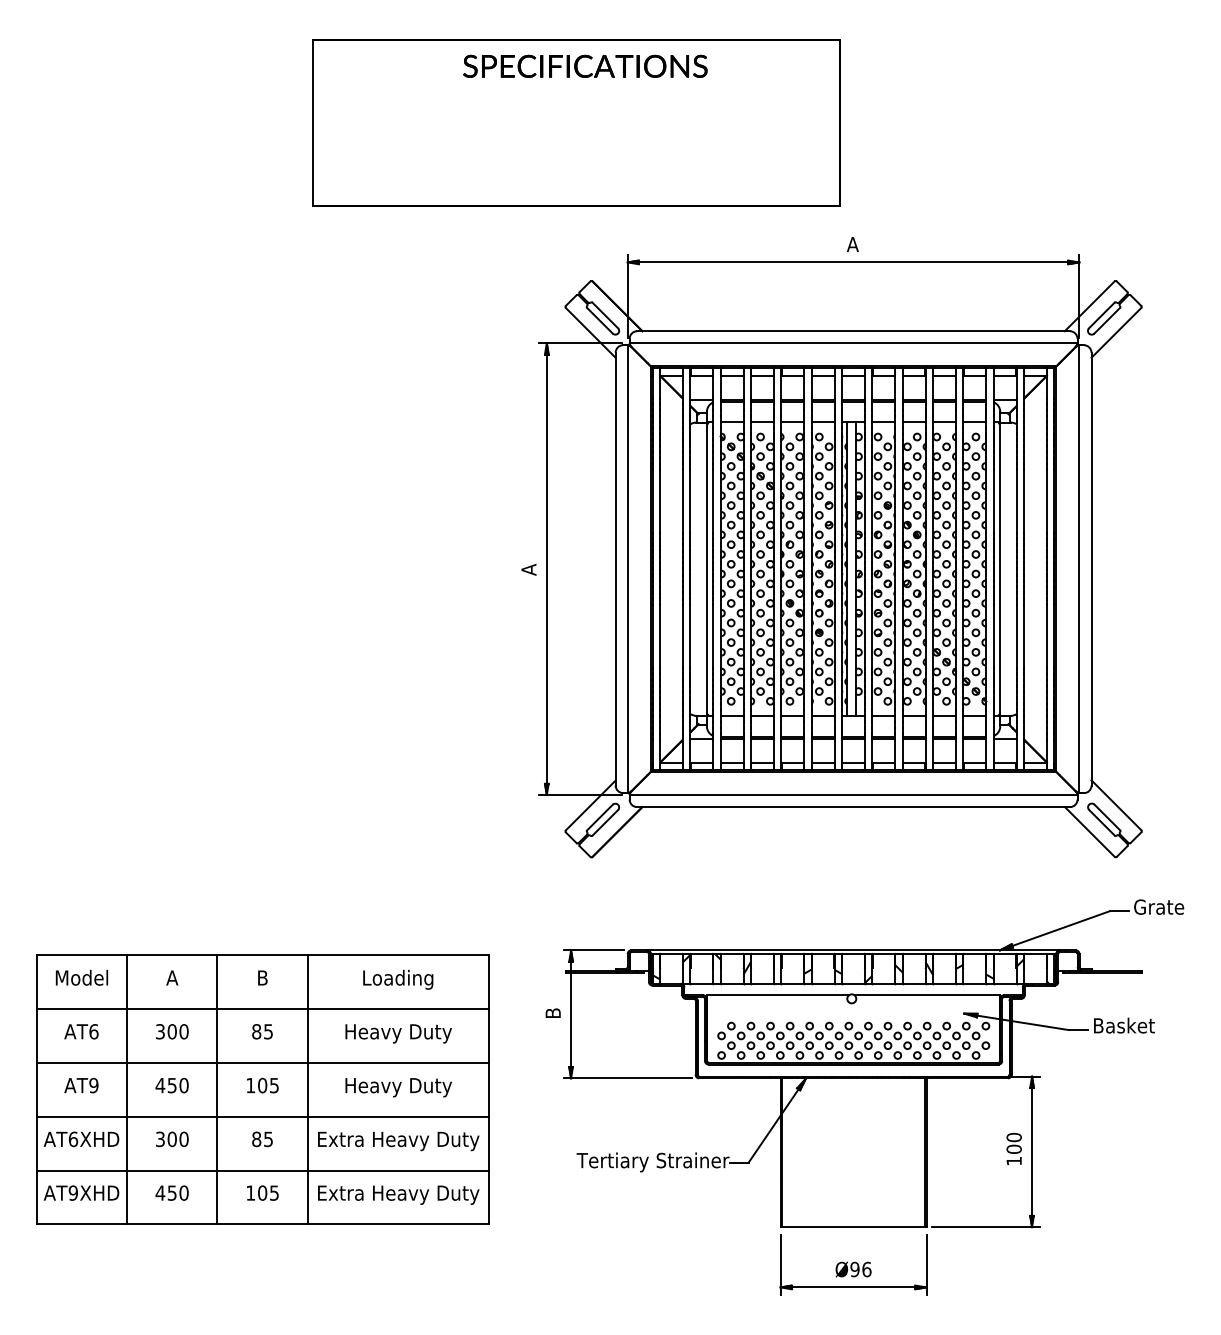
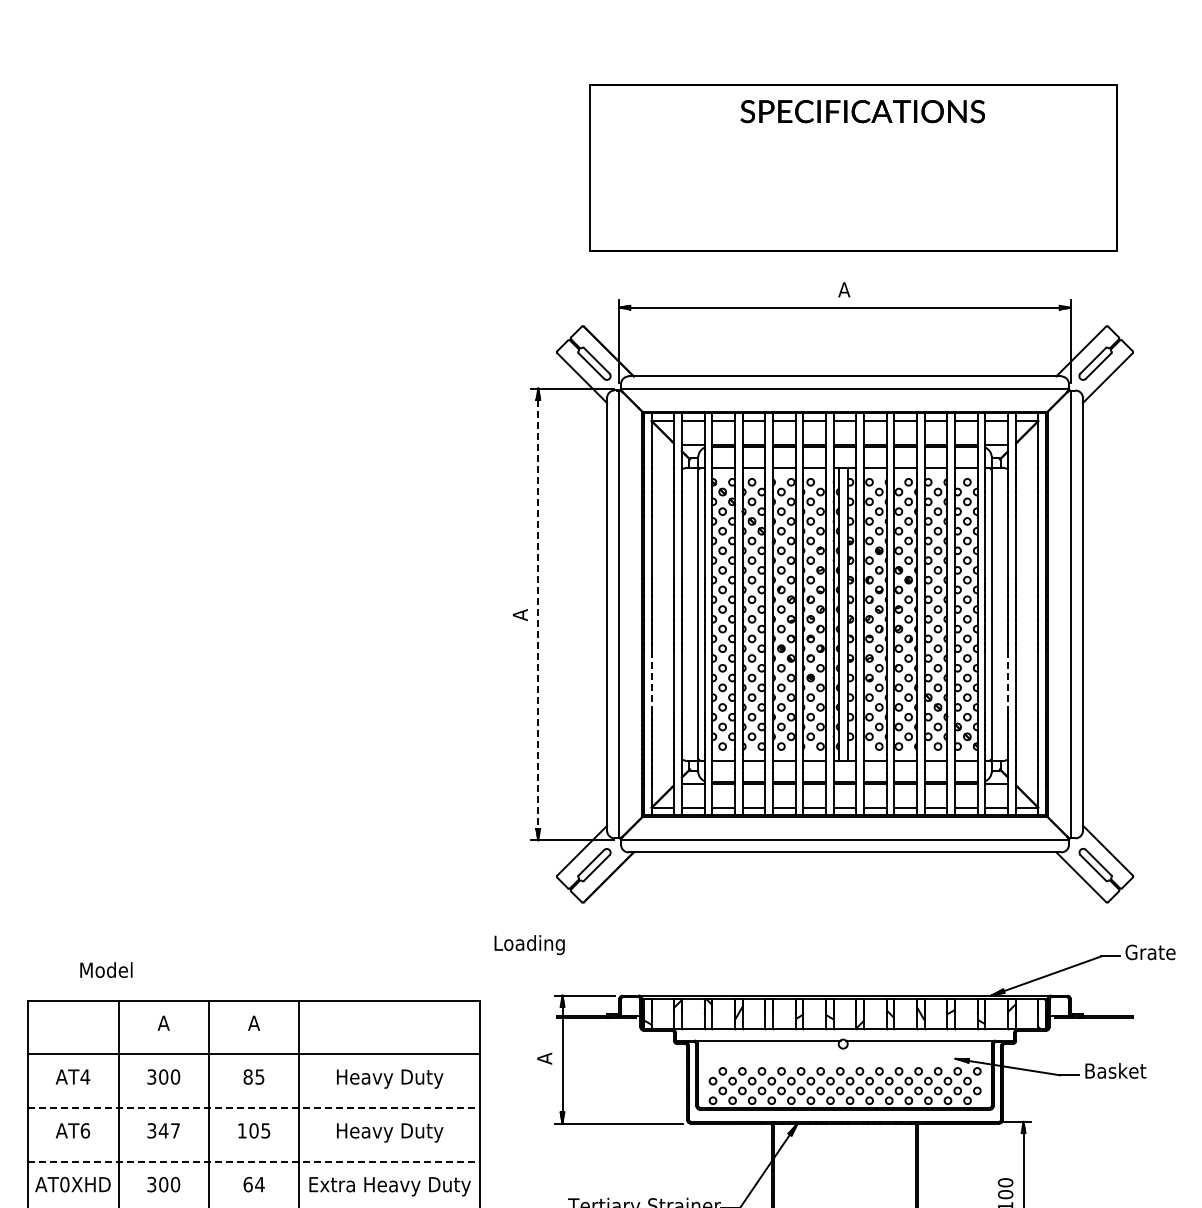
part: (576, 122) -> (853, 167), moved
line: (546, 569) -> (537, 614), solid -> dashed
line: (660, 635) -> (651, 680), solid -> dashed
line: (1016, 635) -> (1007, 680), solid -> dashed
text: (81, 977) -> (105, 969), moved
text: (262, 977) -> (253, 1022), B -> A
text: (398, 979) -> (529, 944), moved
text: (552, 1013) -> (543, 1058), B -> A
text: (93, 1031) -> (84, 1076), AT6 -> AT4
line: (262, 1063) -> (253, 1108), solid -> dashed
text: (93, 1085) -> (84, 1130), AT9 -> AT6
text: (171, 1085) -> (162, 1130), 450 -> 347
line: (262, 1116) -> (253, 1161), solid -> dashed
text: (73, 1138) -> (64, 1183), AT6XHD -> AT0XHD
text: (262, 1139) -> (253, 1184), 85 -> 64

